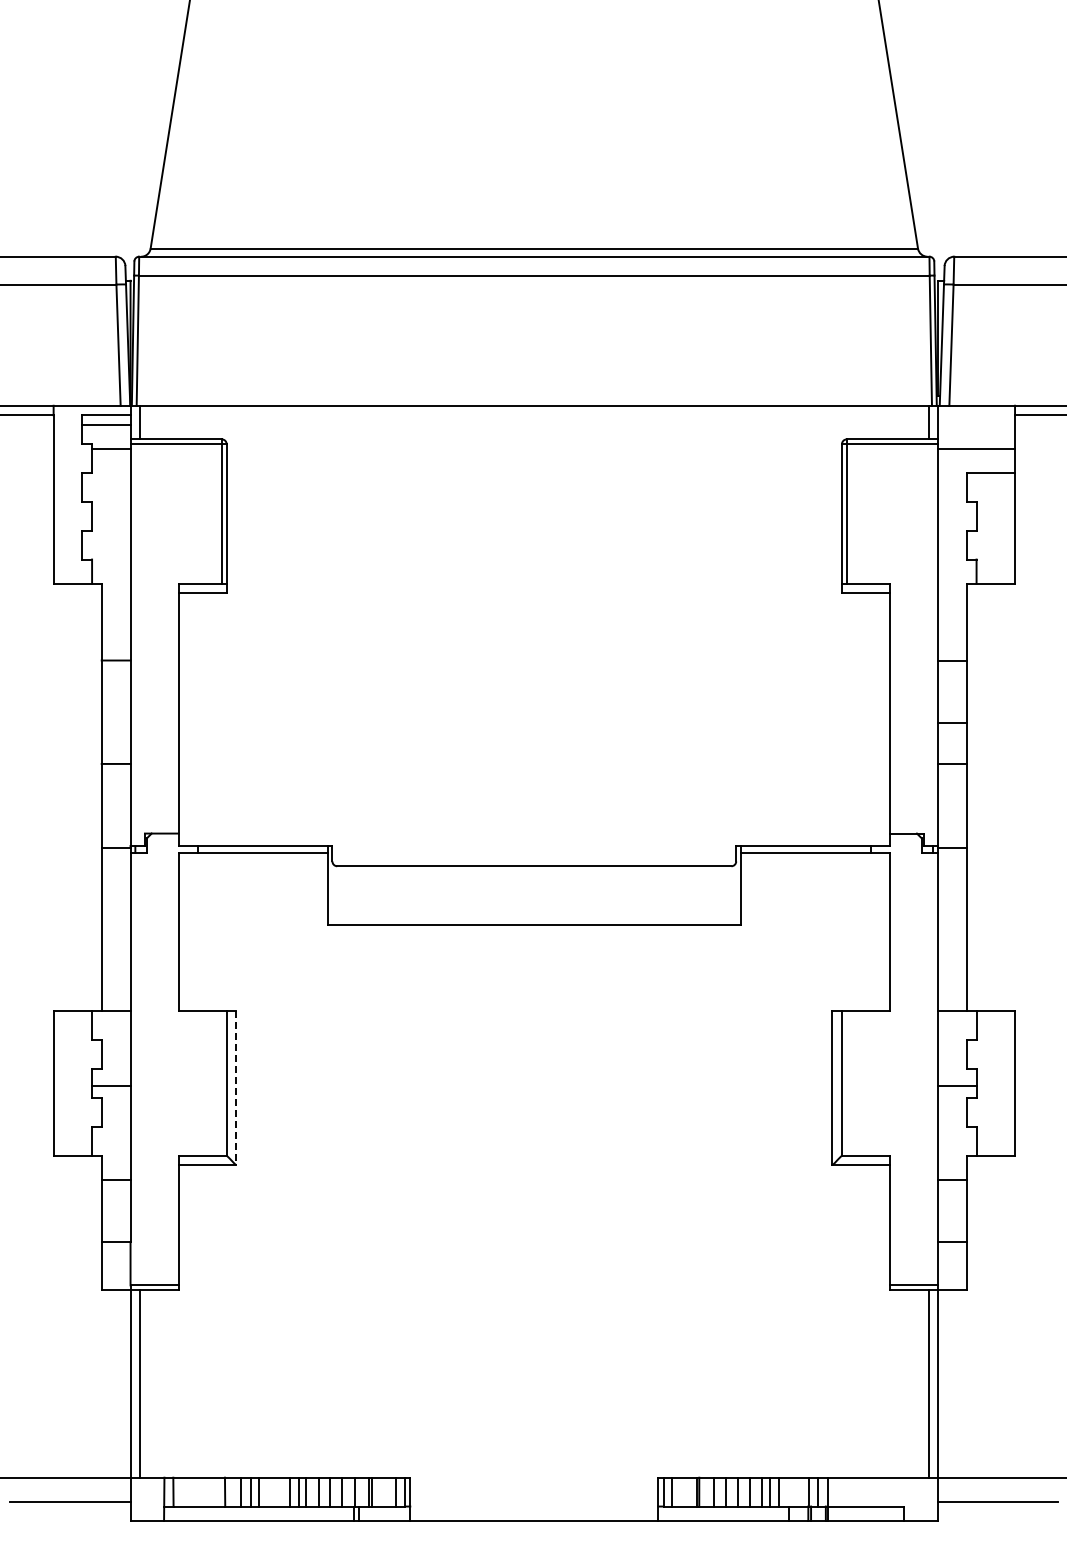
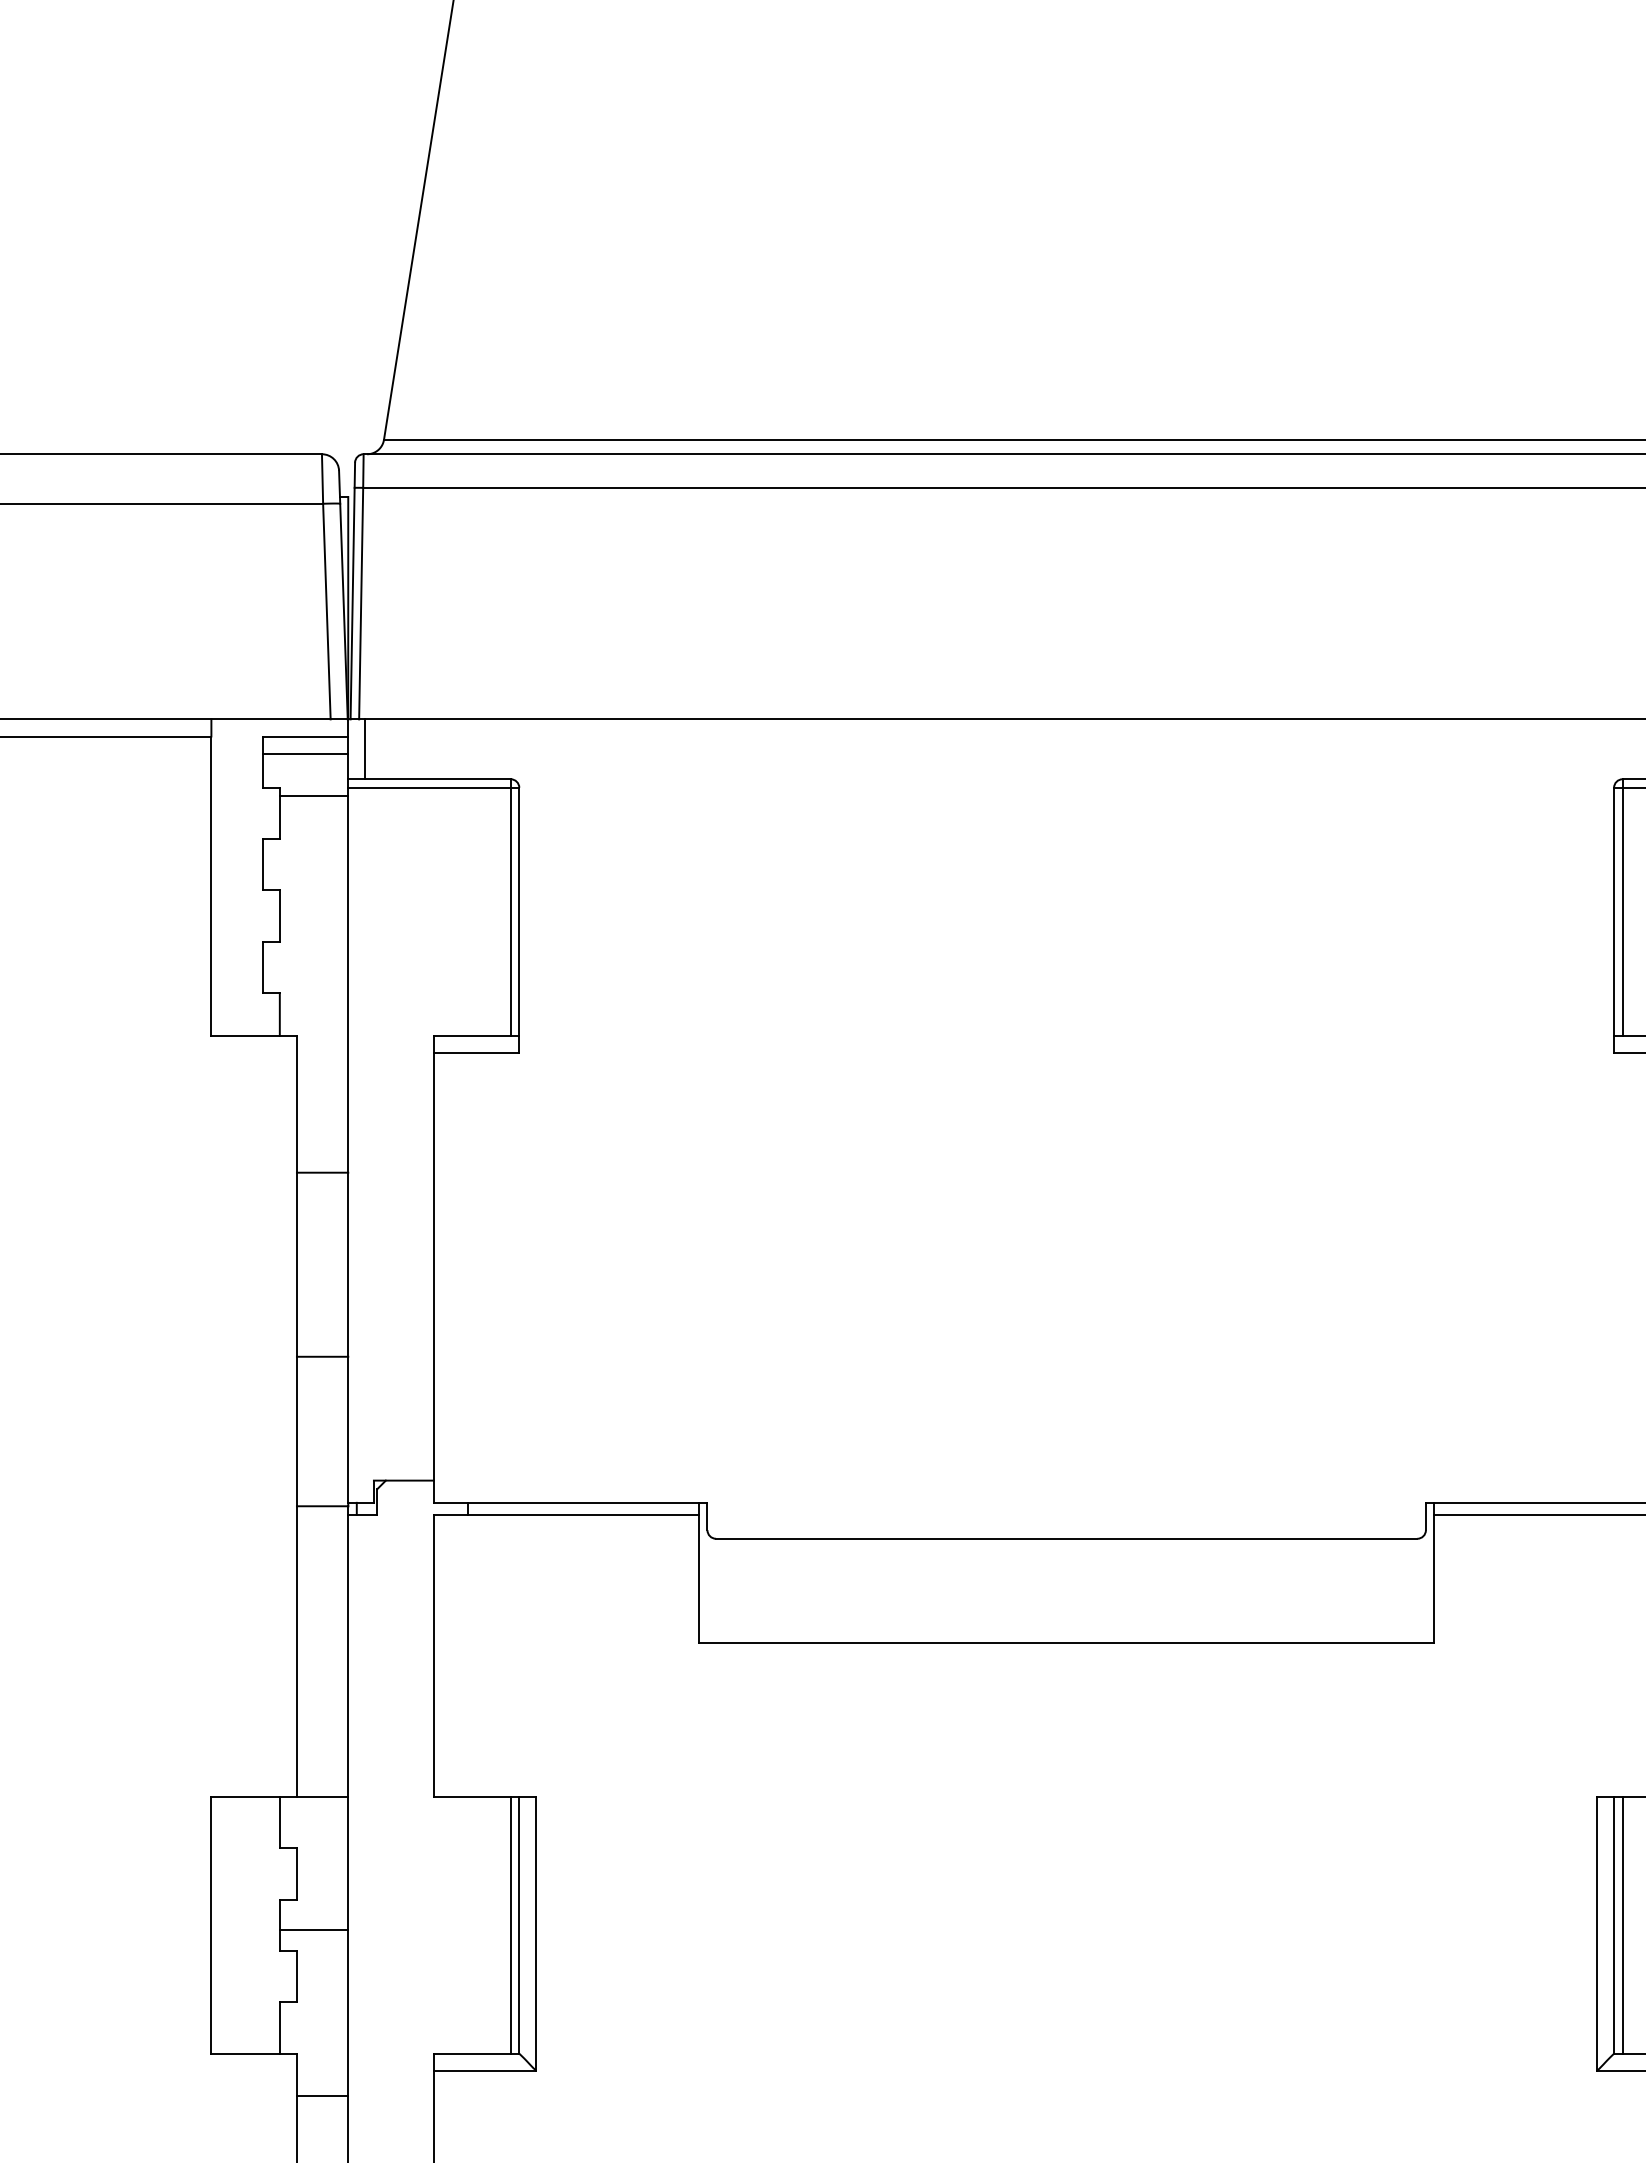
line: (221, 1083) -> (510, 1925), added
line: (846, 1083) -> (1622, 1925), added
line: (236, 1088) -> (536, 1934), dashed -> solid

